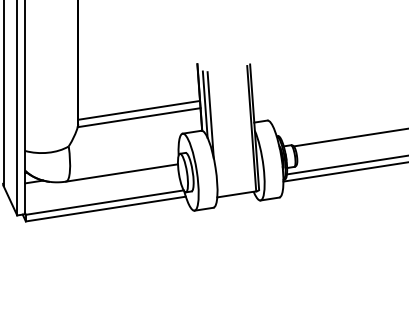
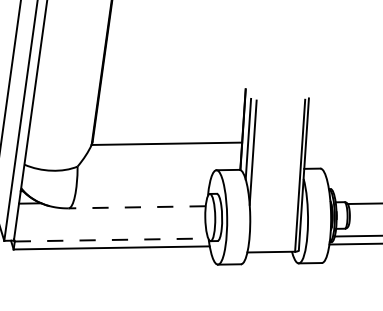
line: (139, 109) -> (168, 134), removed
line: (122, 172) -> (137, 206), solid -> dashed
line: (104, 202) -> (111, 239), solid -> dashed

